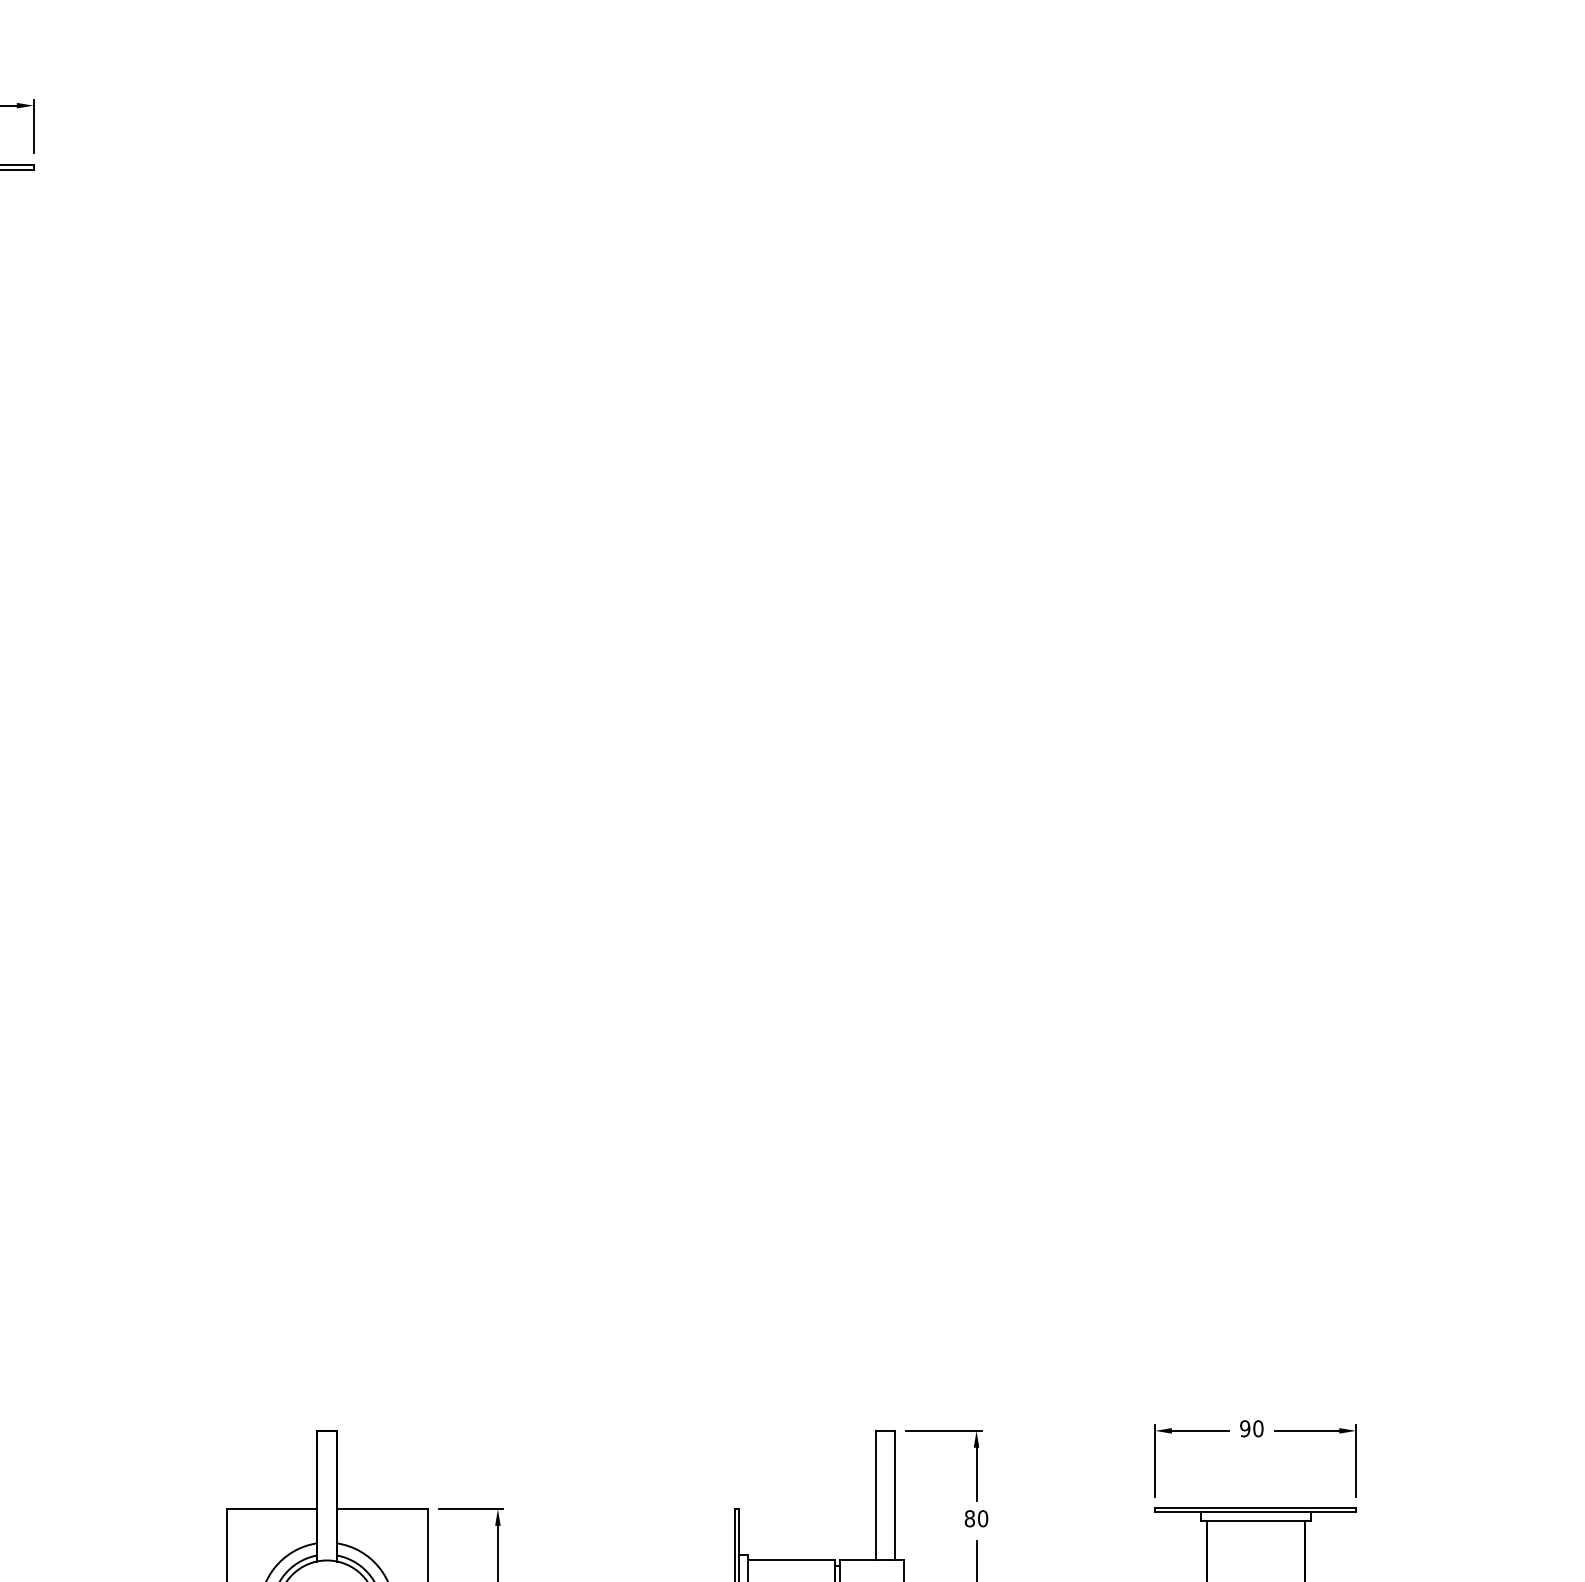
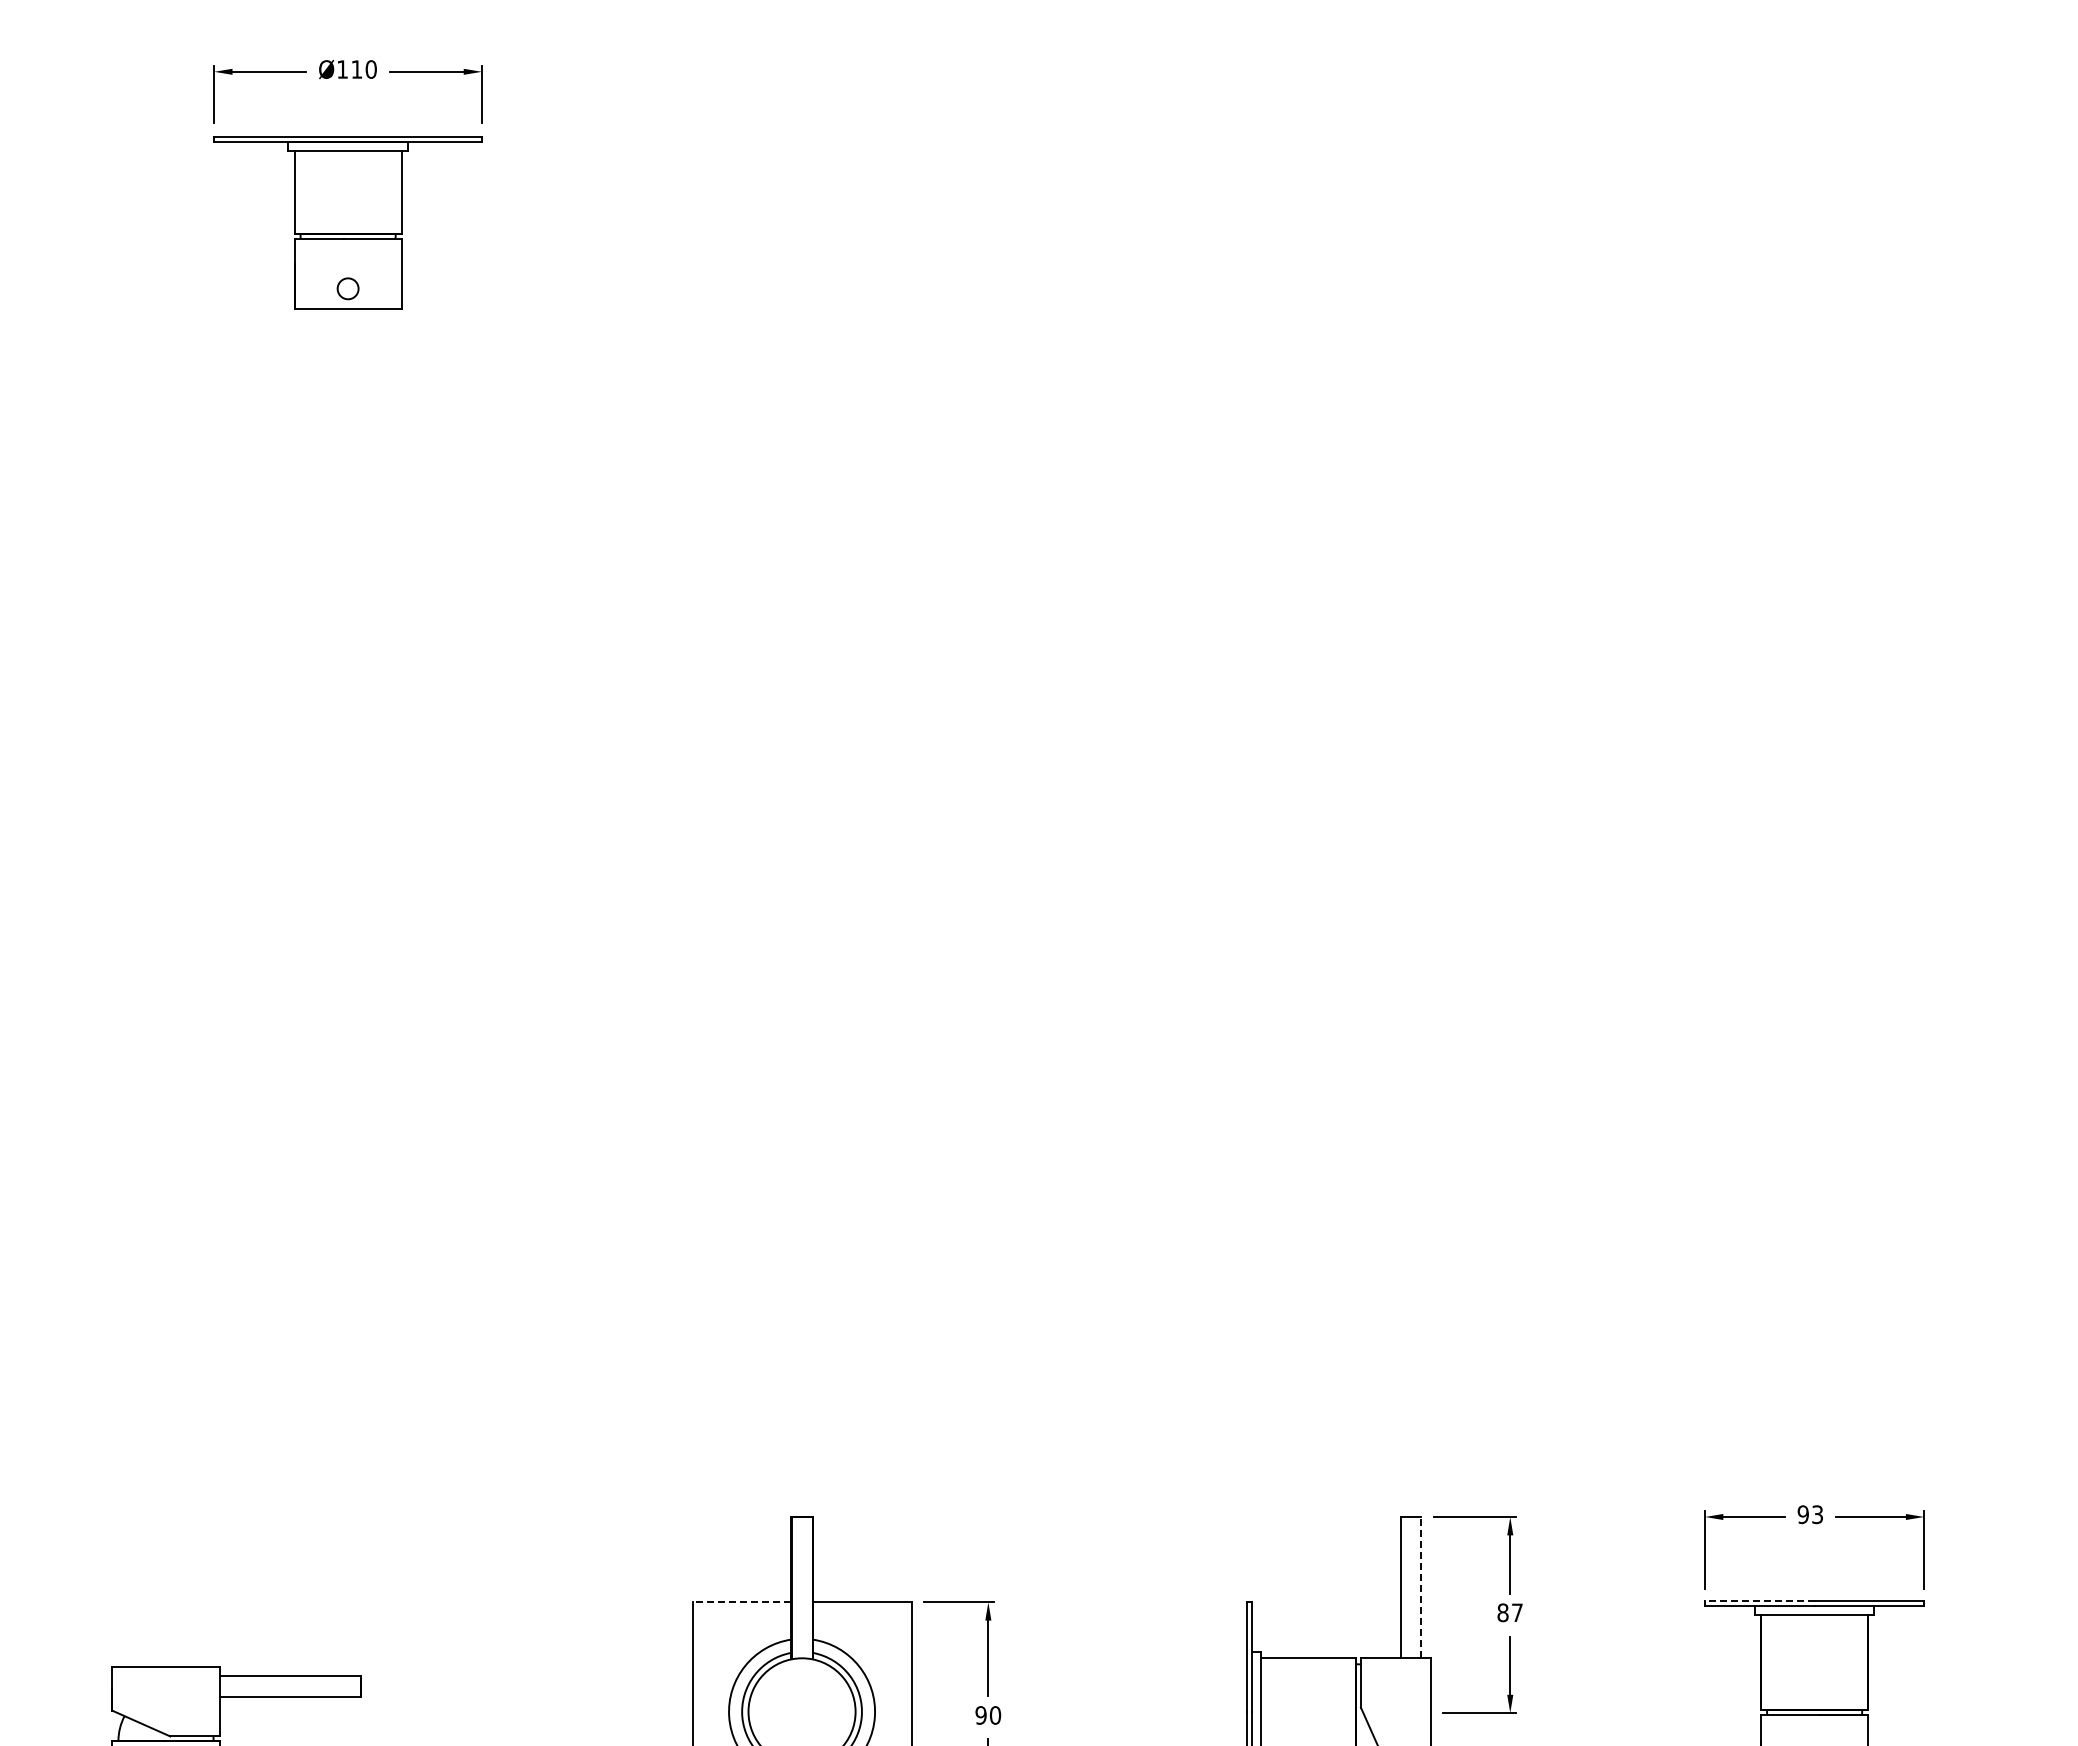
text: (1258, 1428) -> (1817, 1514), 90 -> 93
line: (895, 1495) -> (1421, 1587), solid -> dashed
line: (1205, 1507) -> (1759, 1600), solid -> dashed
line: (271, 1509) -> (741, 1602), solid -> dashed
text: (983, 1518) -> (1517, 1612), 80 -> 87

